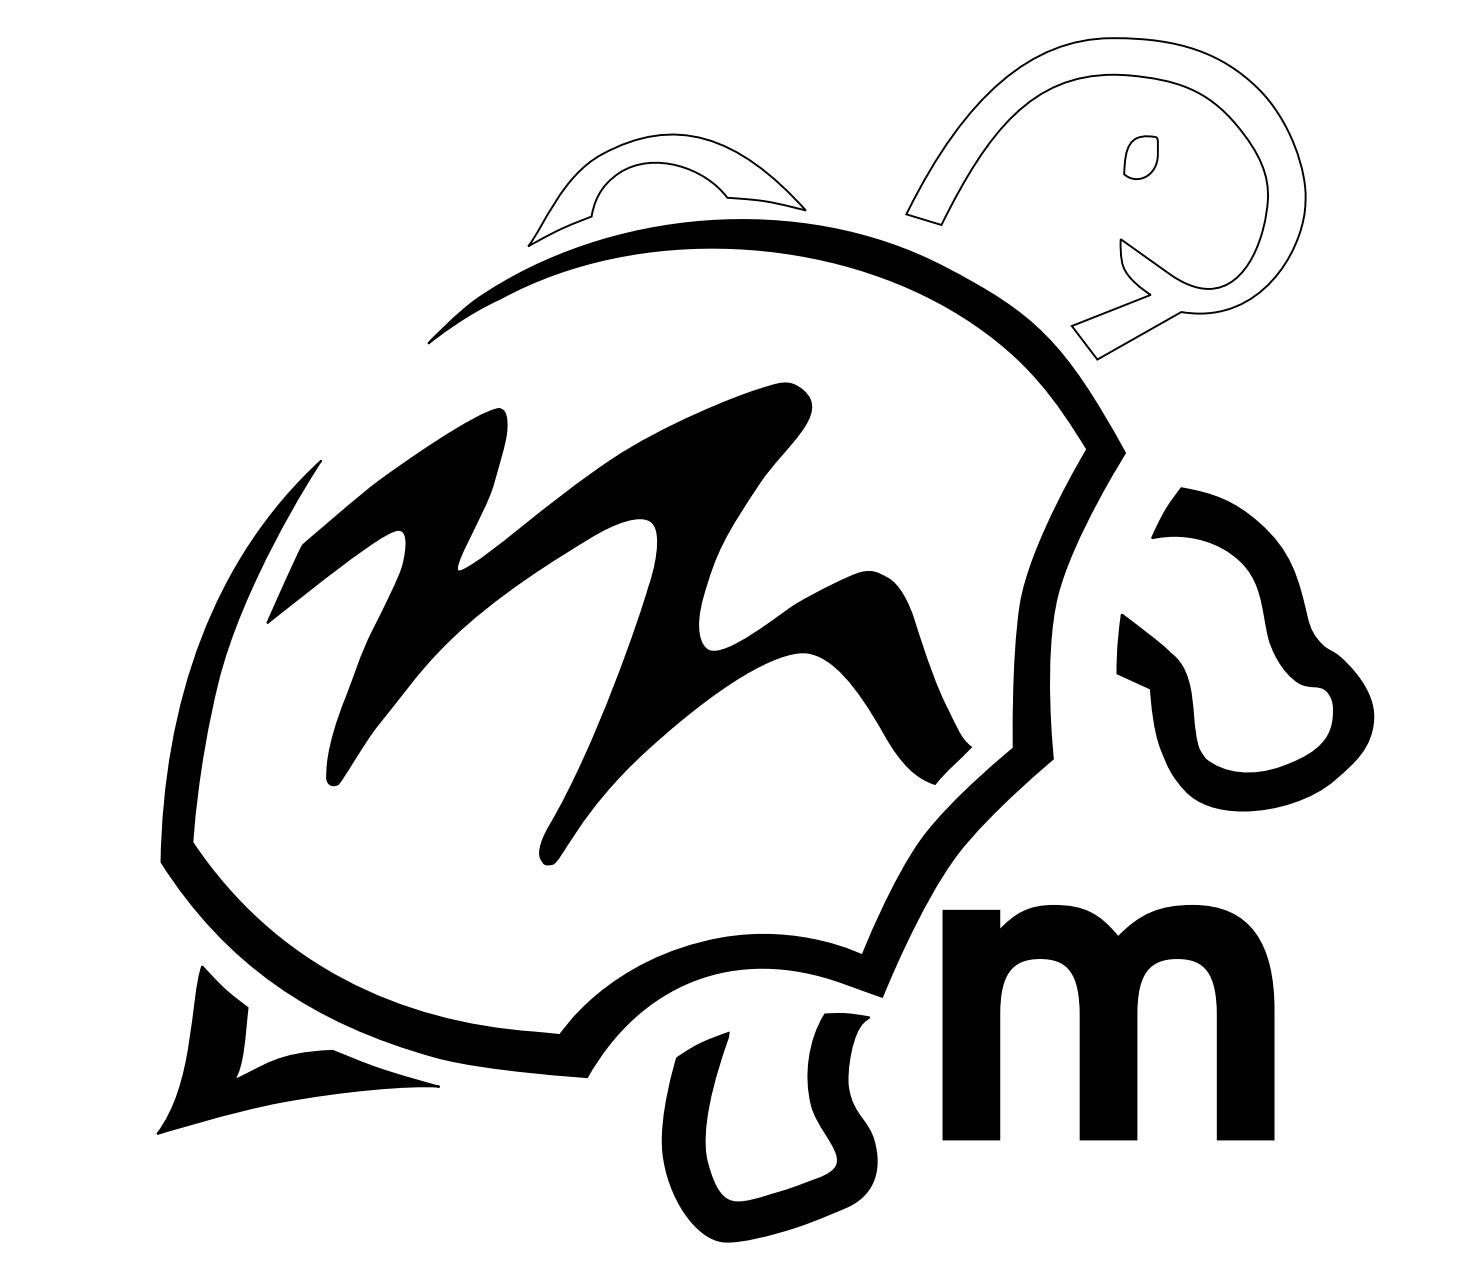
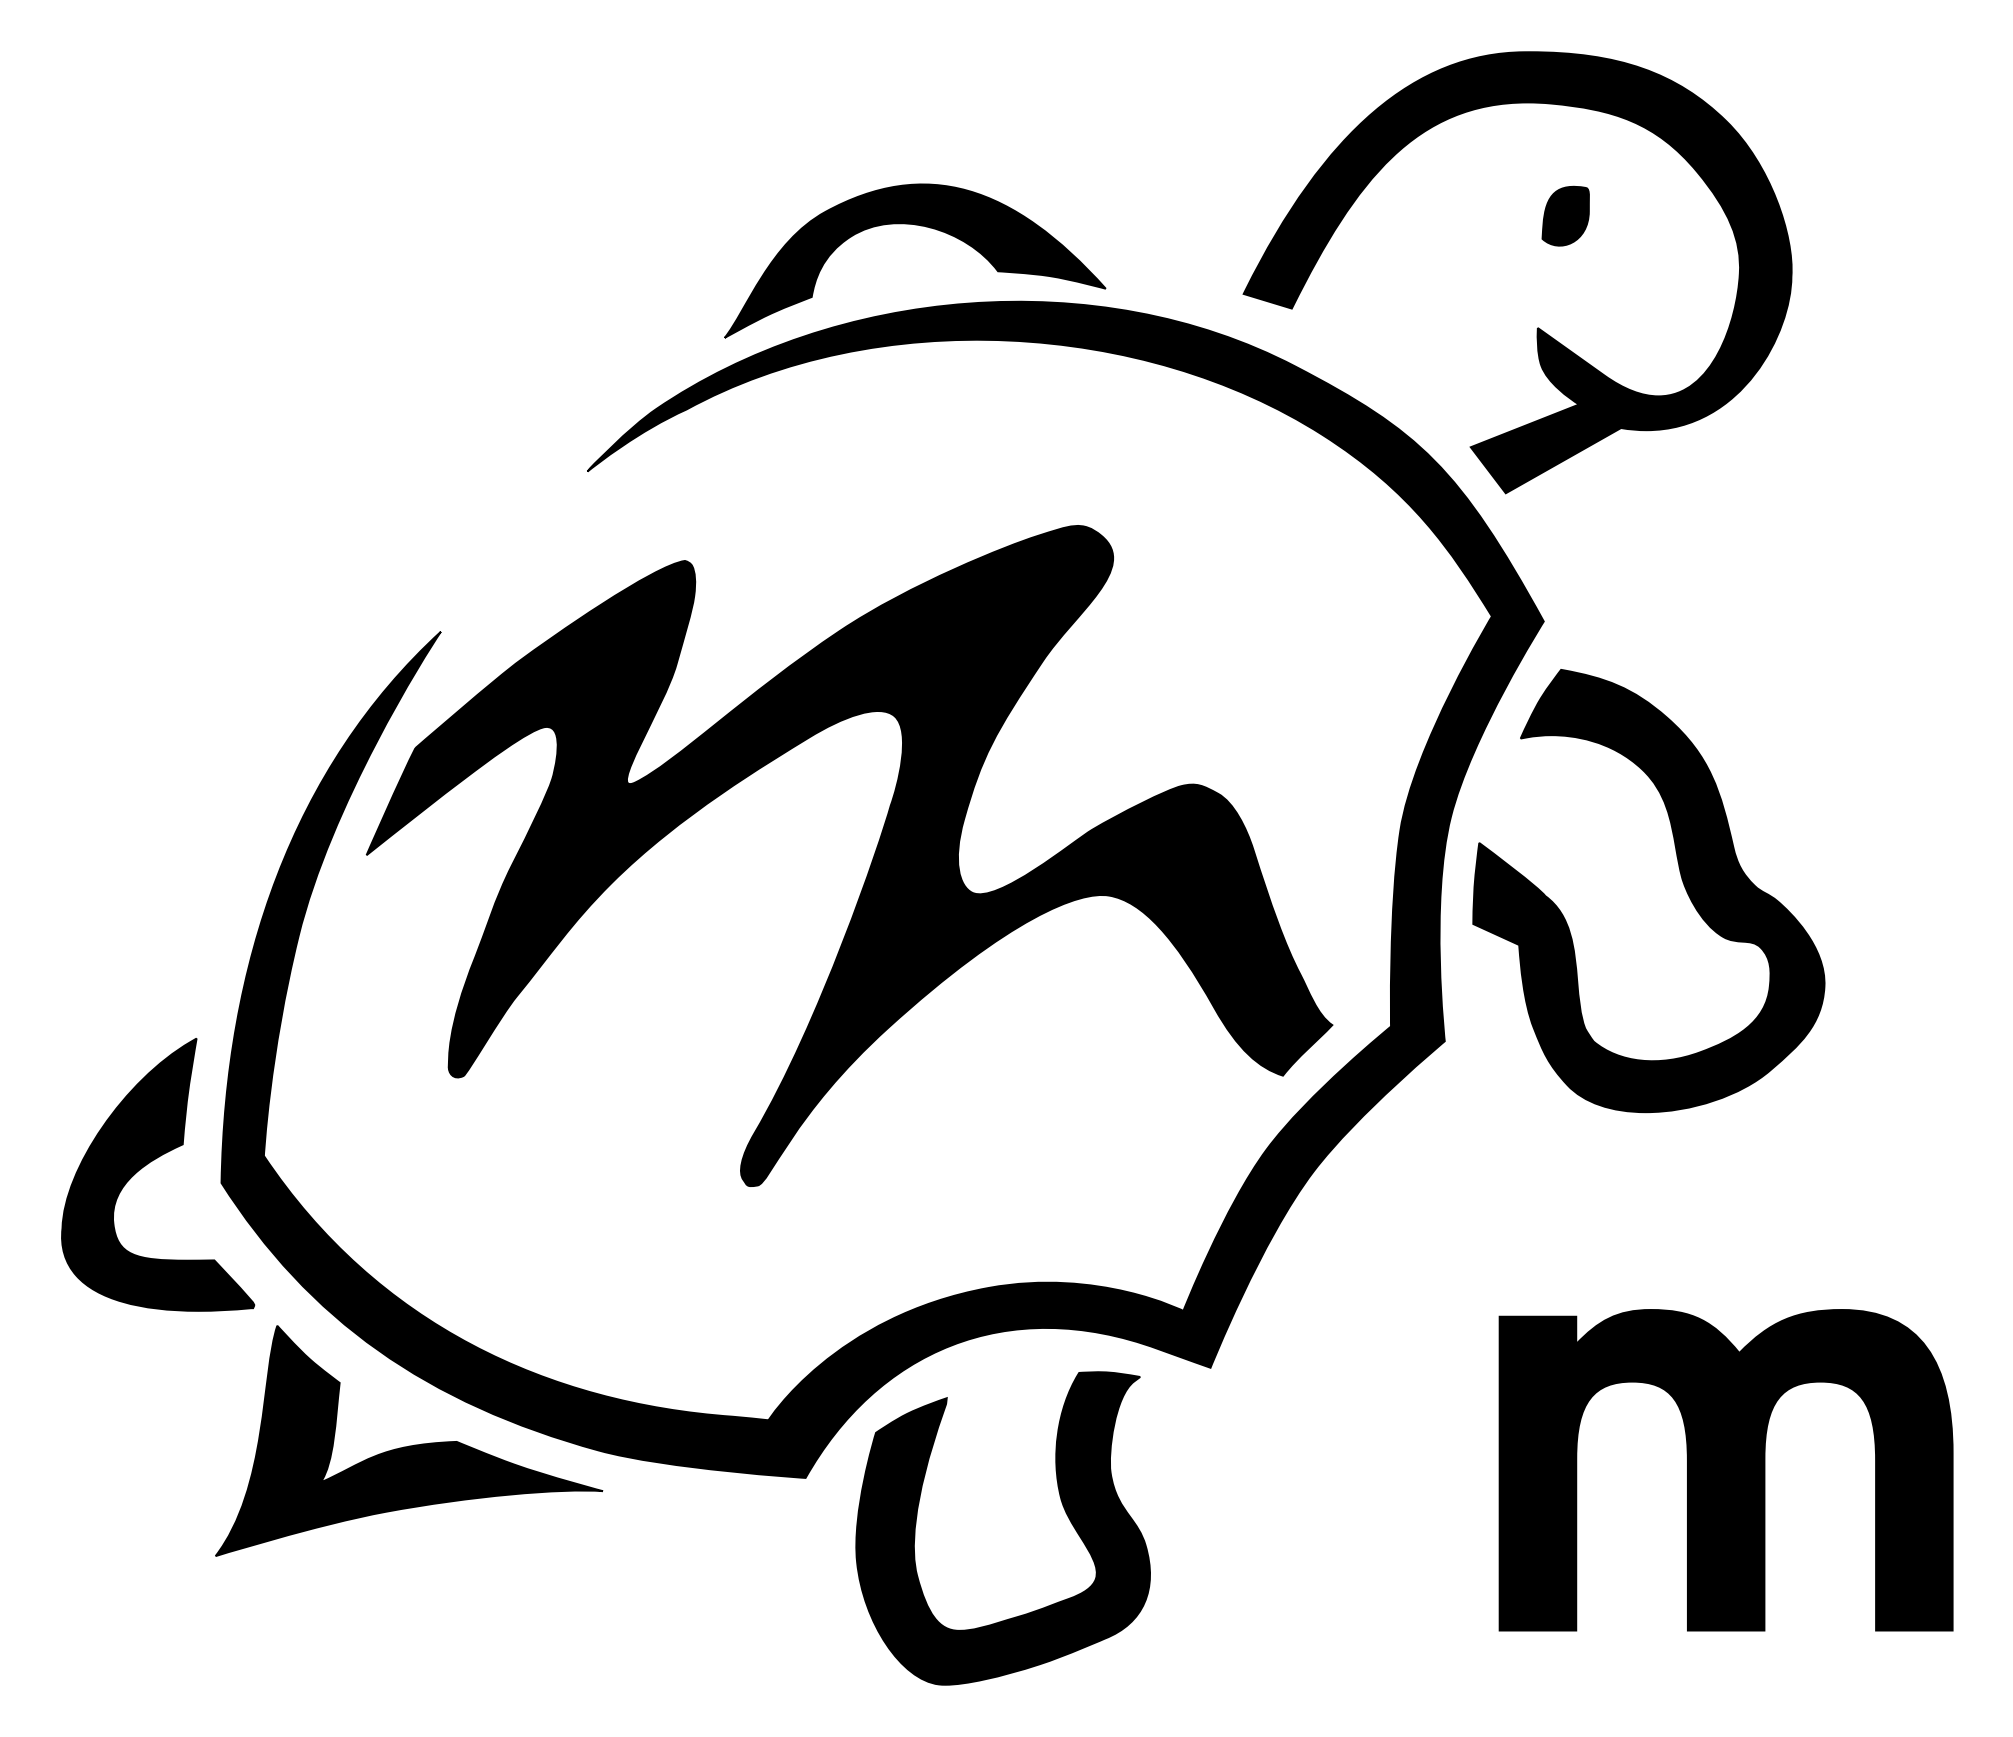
fill: (1140, 157) -> (1565, 215), added
fill: (666, 189) -> (914, 260), added
fill: (1105, 198) -> (1517, 272), added
part: (1269, 641) -> (1681, 879), moved
part: (108, 848) -> (148, 1164), added
part: (1108, 1022) -> (1725, 1470), moved
part: (812, 1111) -> (1062, 1506), moved

